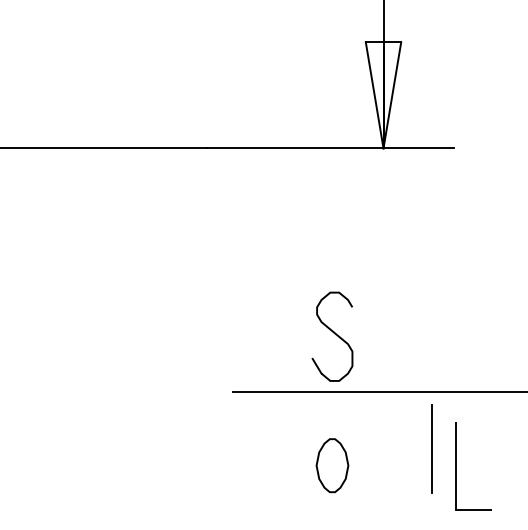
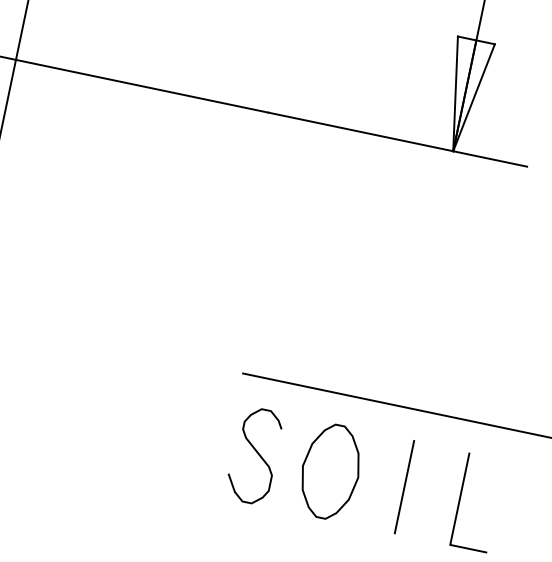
part: (332, 336) -> (254, 455), moved
line: (431, 448) -> (403, 486), moved
part: (332, 465) -> (330, 471), size x1.67

